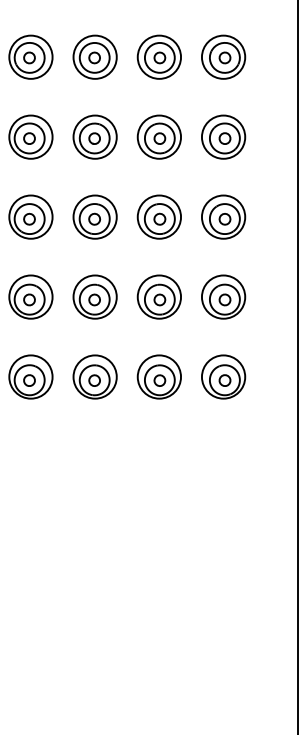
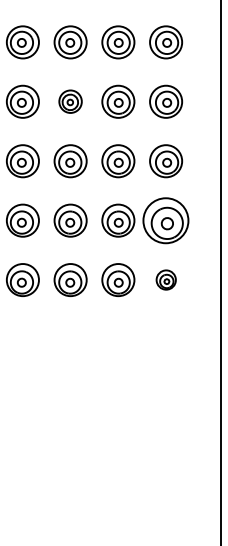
part: (94, 136) -> (70, 101), size x0.7
part: (224, 296) -> (166, 220), size x1.4
part: (224, 376) -> (166, 279), size x0.6

